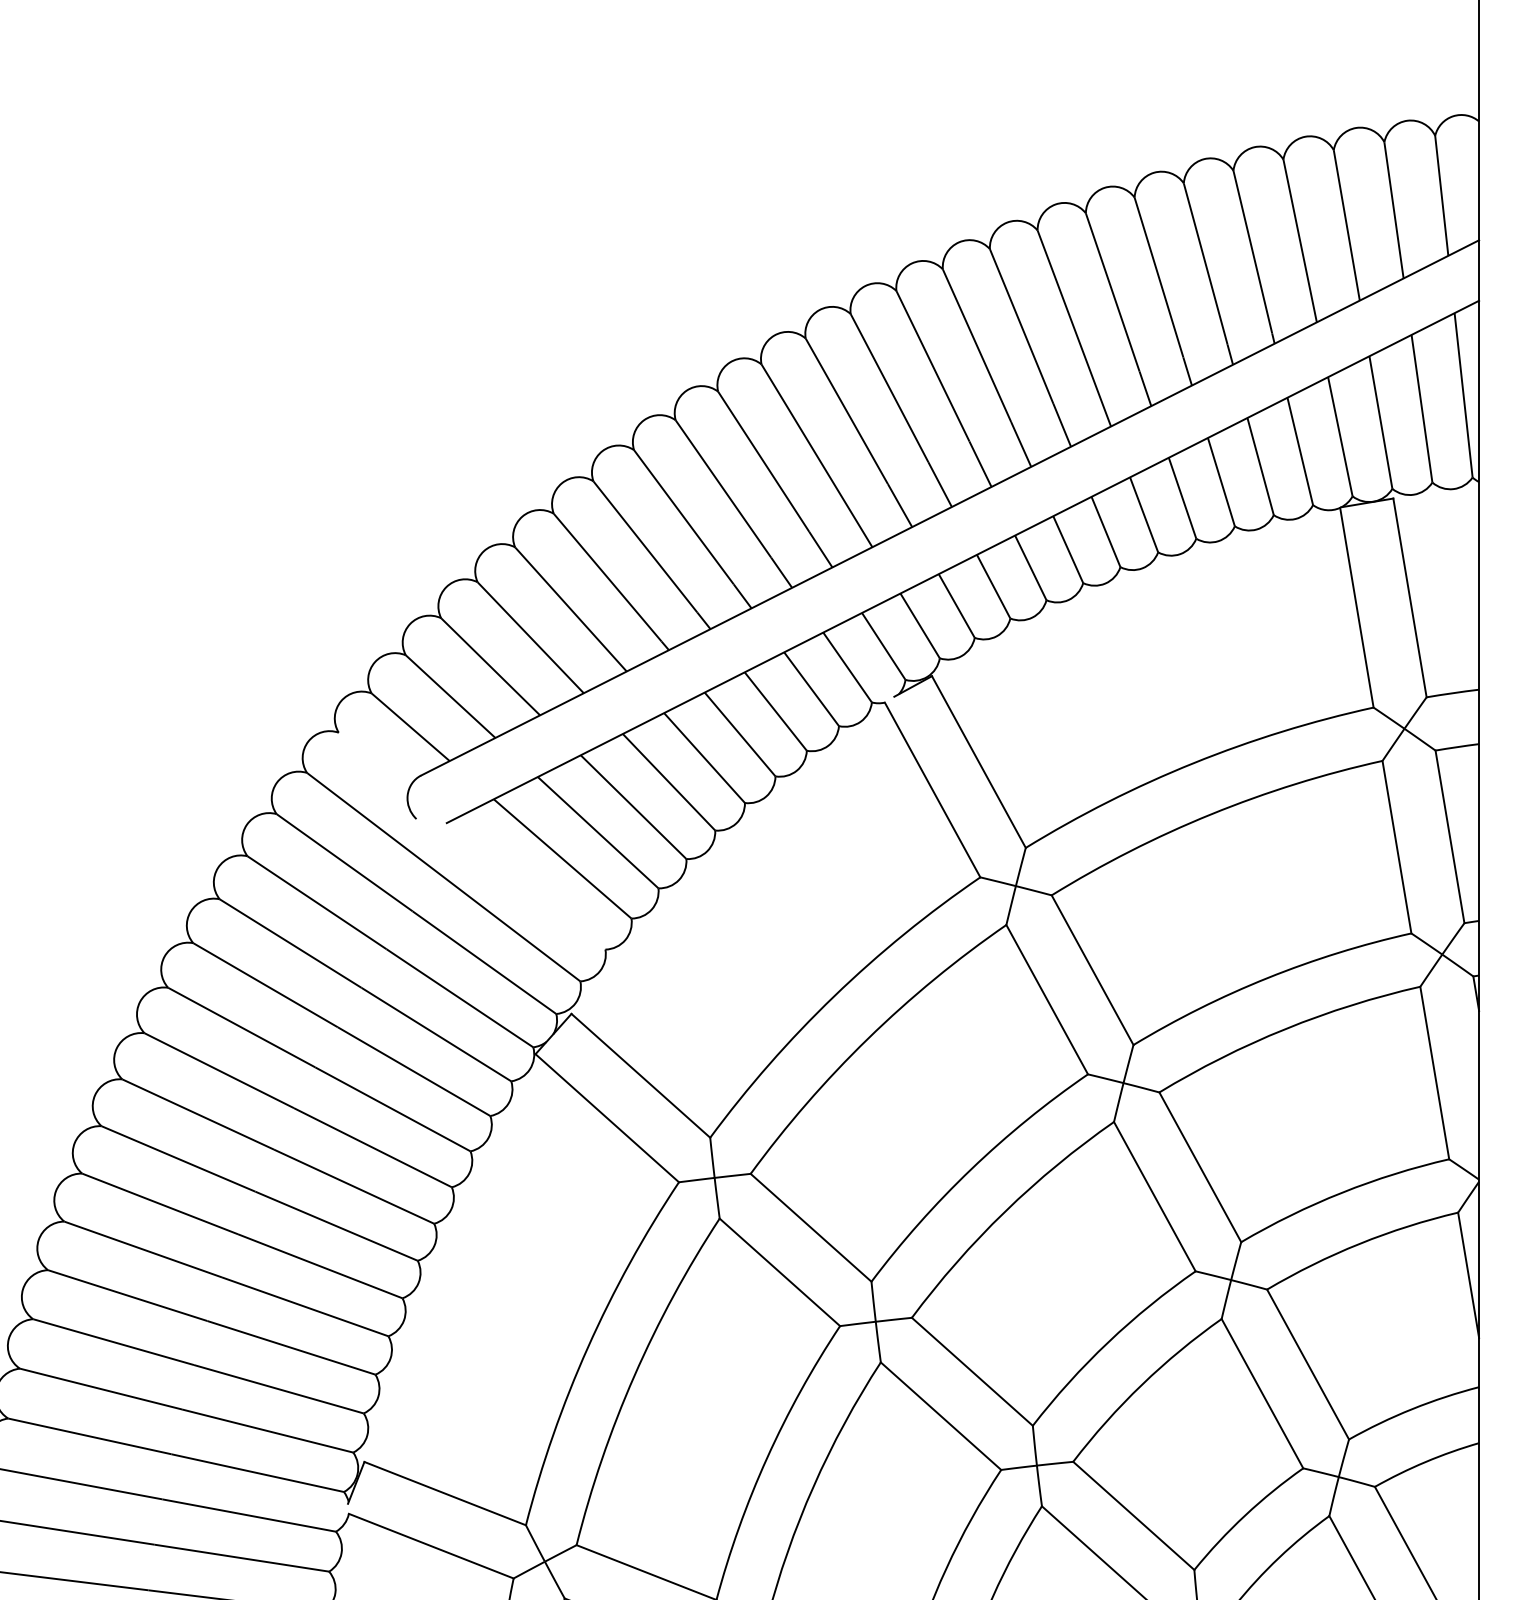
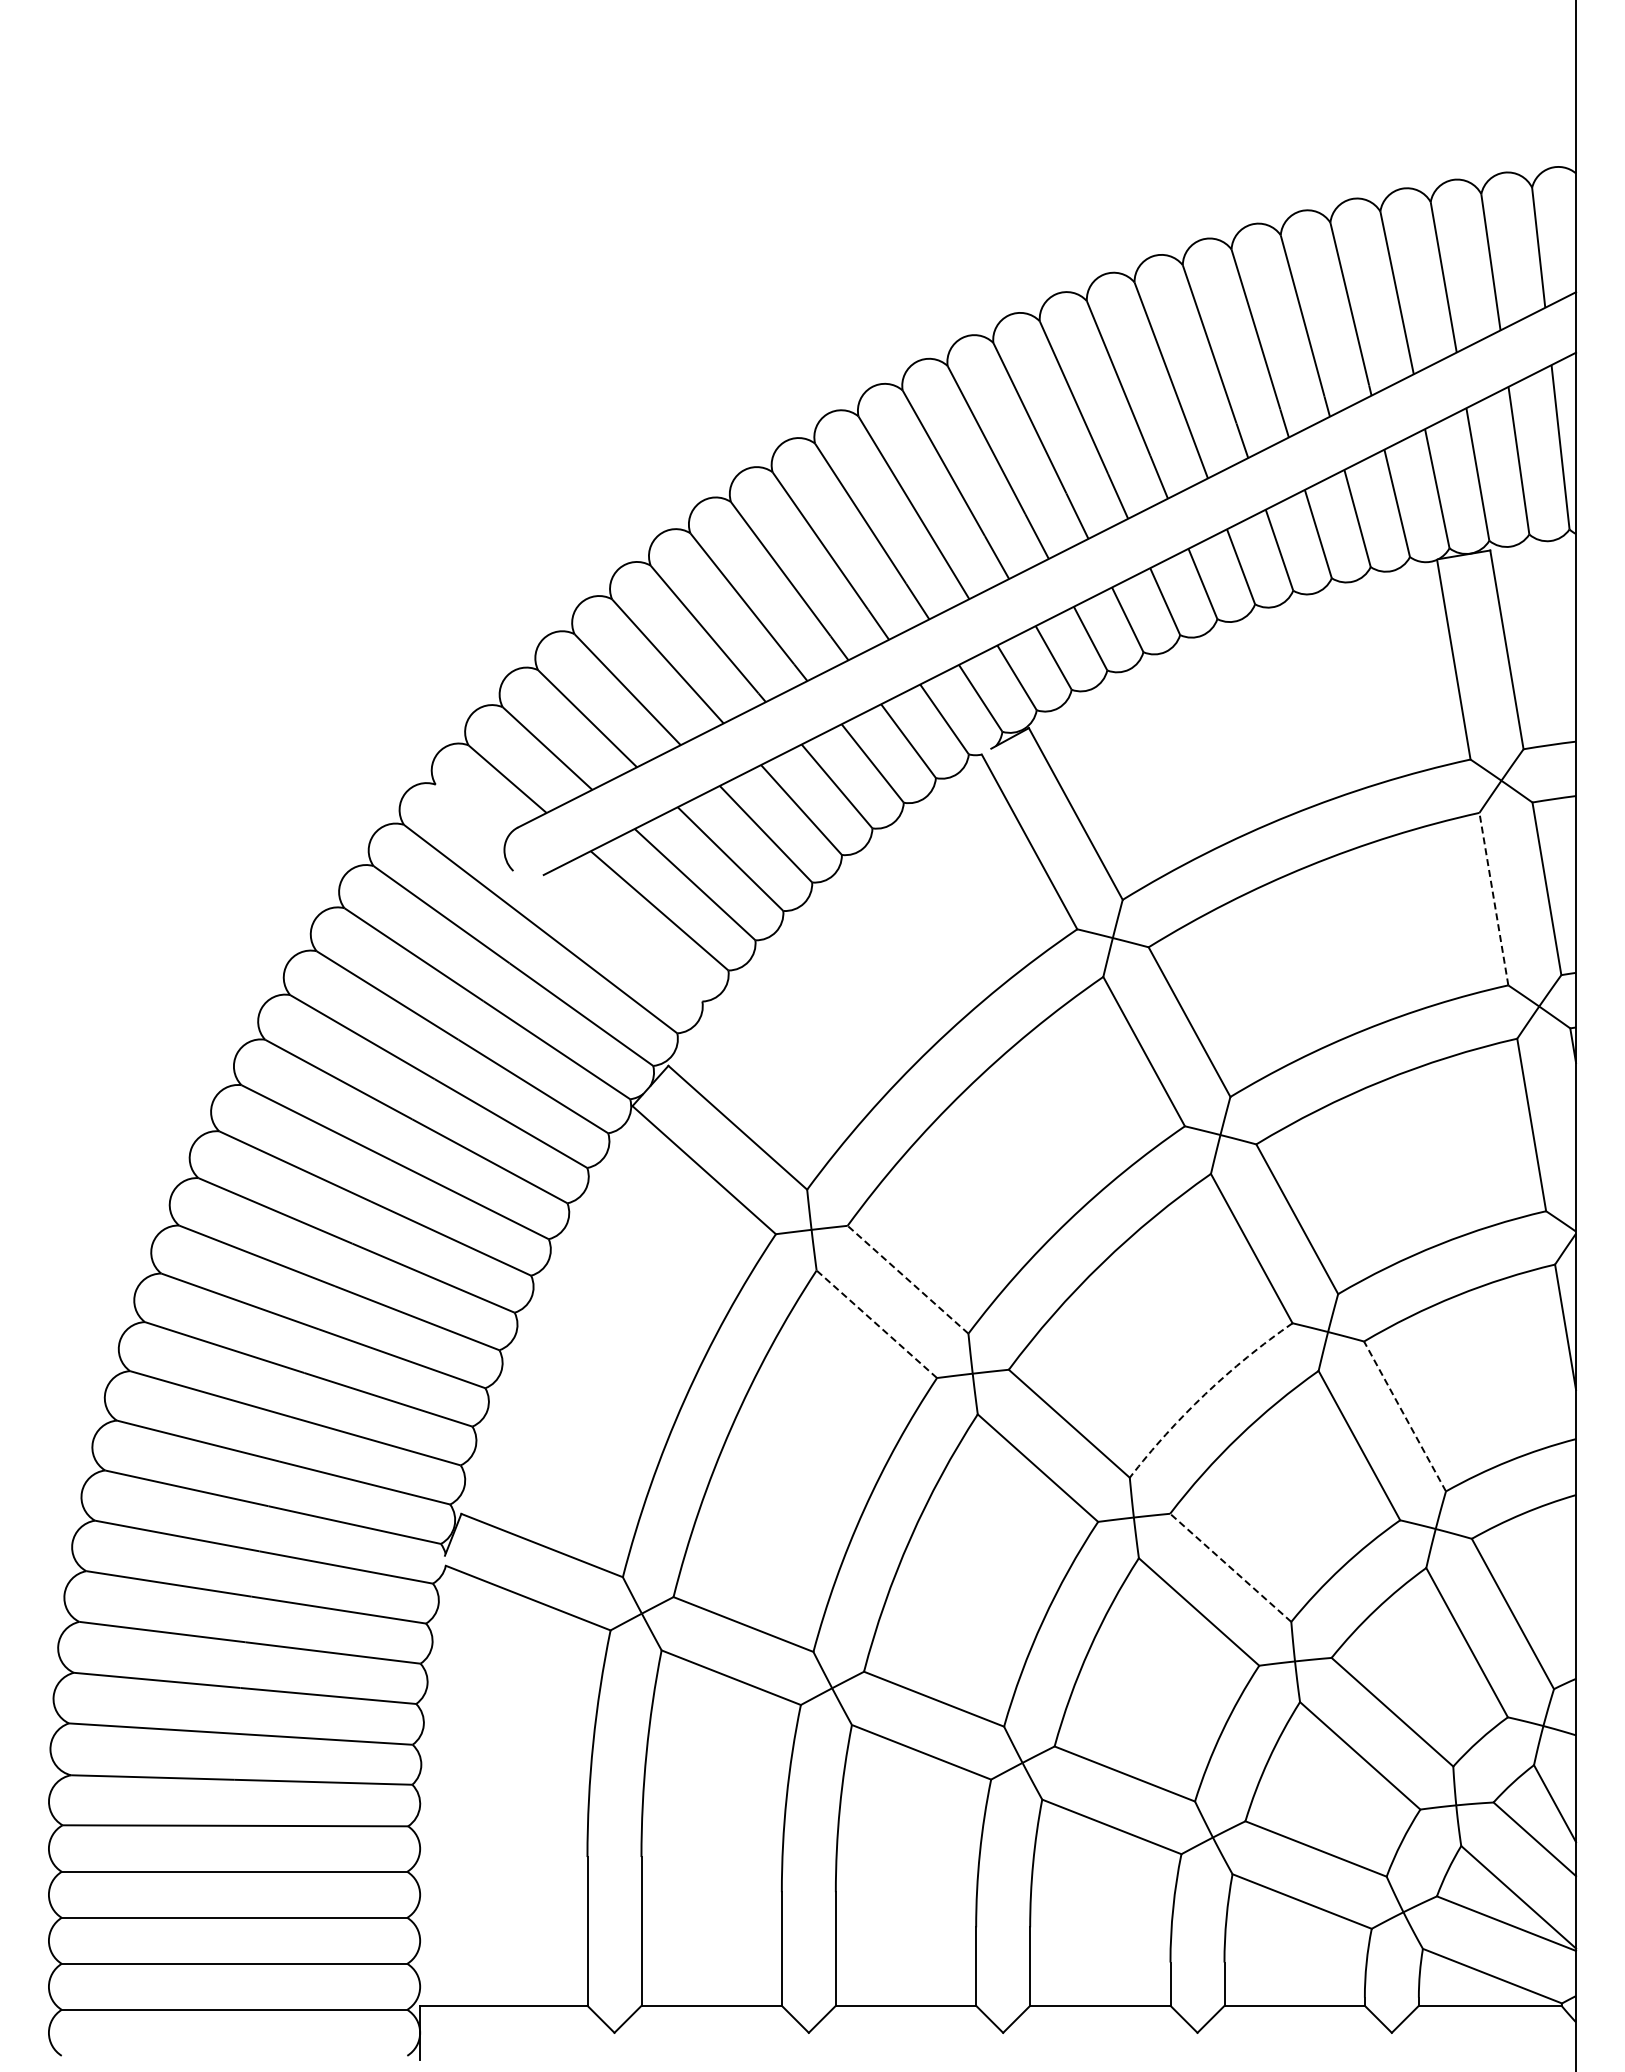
line: (1396, 846) -> (1493, 898), solid -> dashed
line: (811, 1227) -> (908, 1279), solid -> dashed
line: (779, 1272) -> (876, 1324), solid -> dashed
arc: (1108, 1342) -> (1205, 1394), solid -> dashed
line: (1307, 1364) -> (1404, 1416), solid -> dashed
line: (1133, 1515) -> (1230, 1567), solid -> dashed

